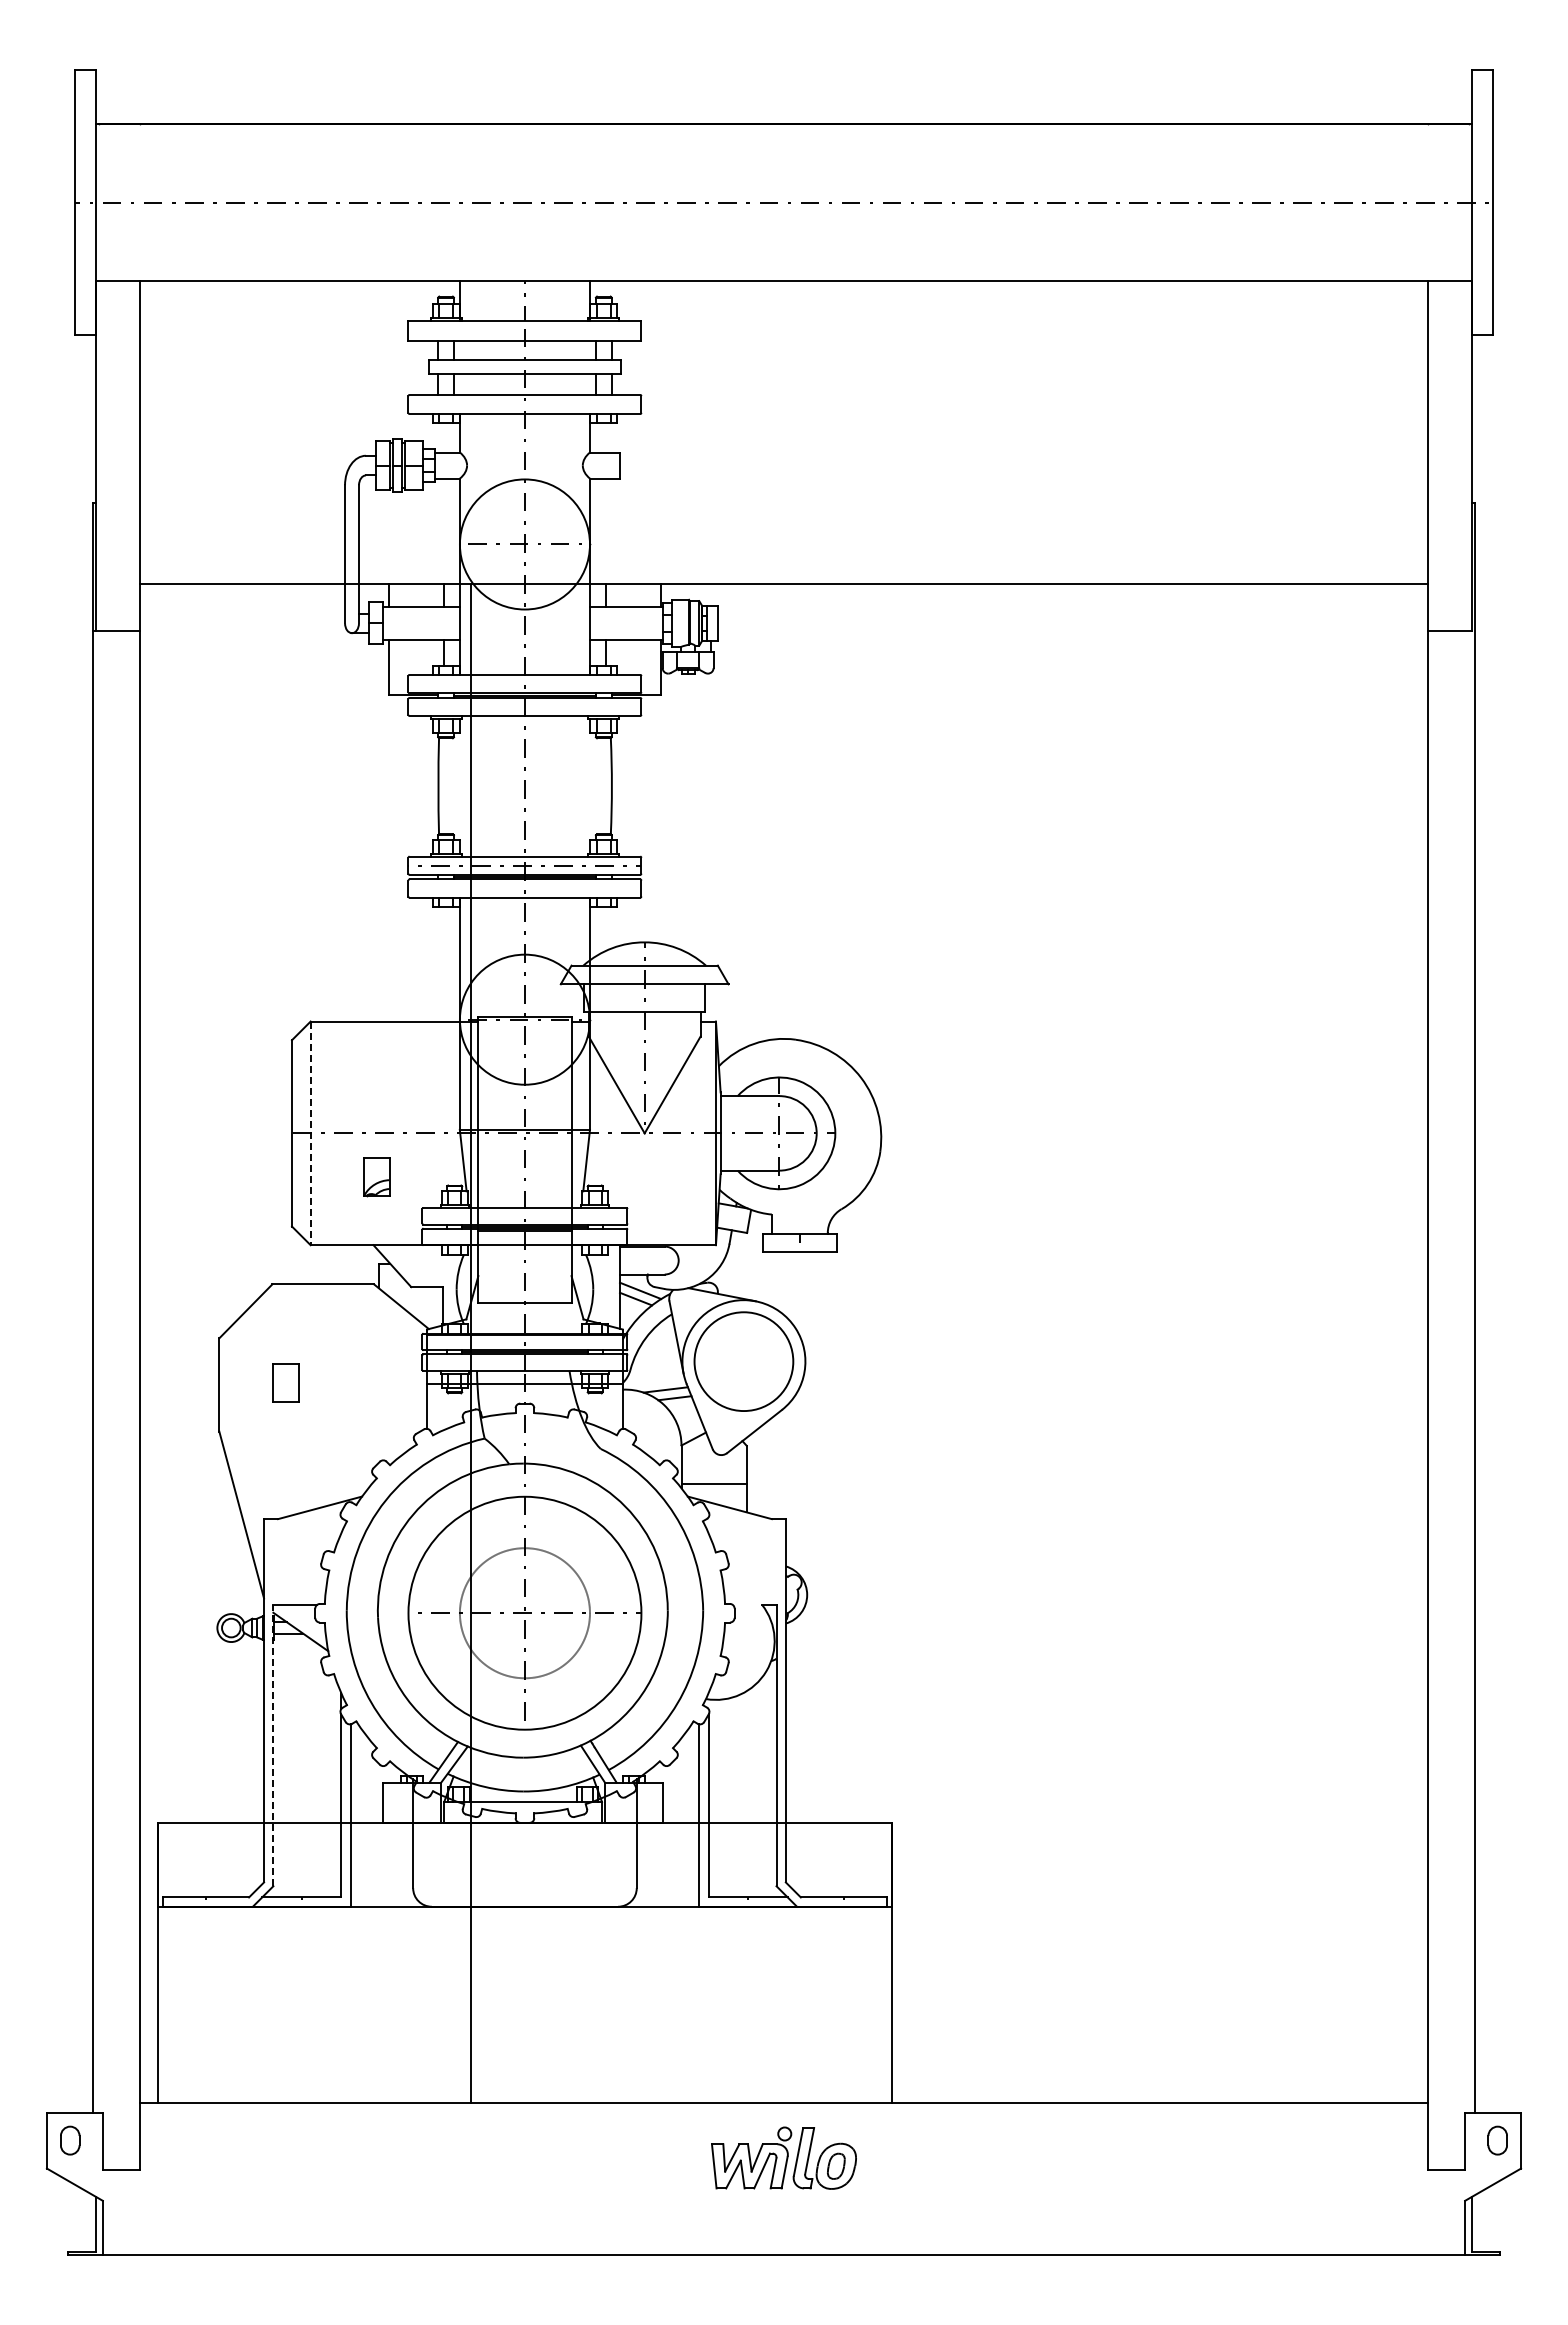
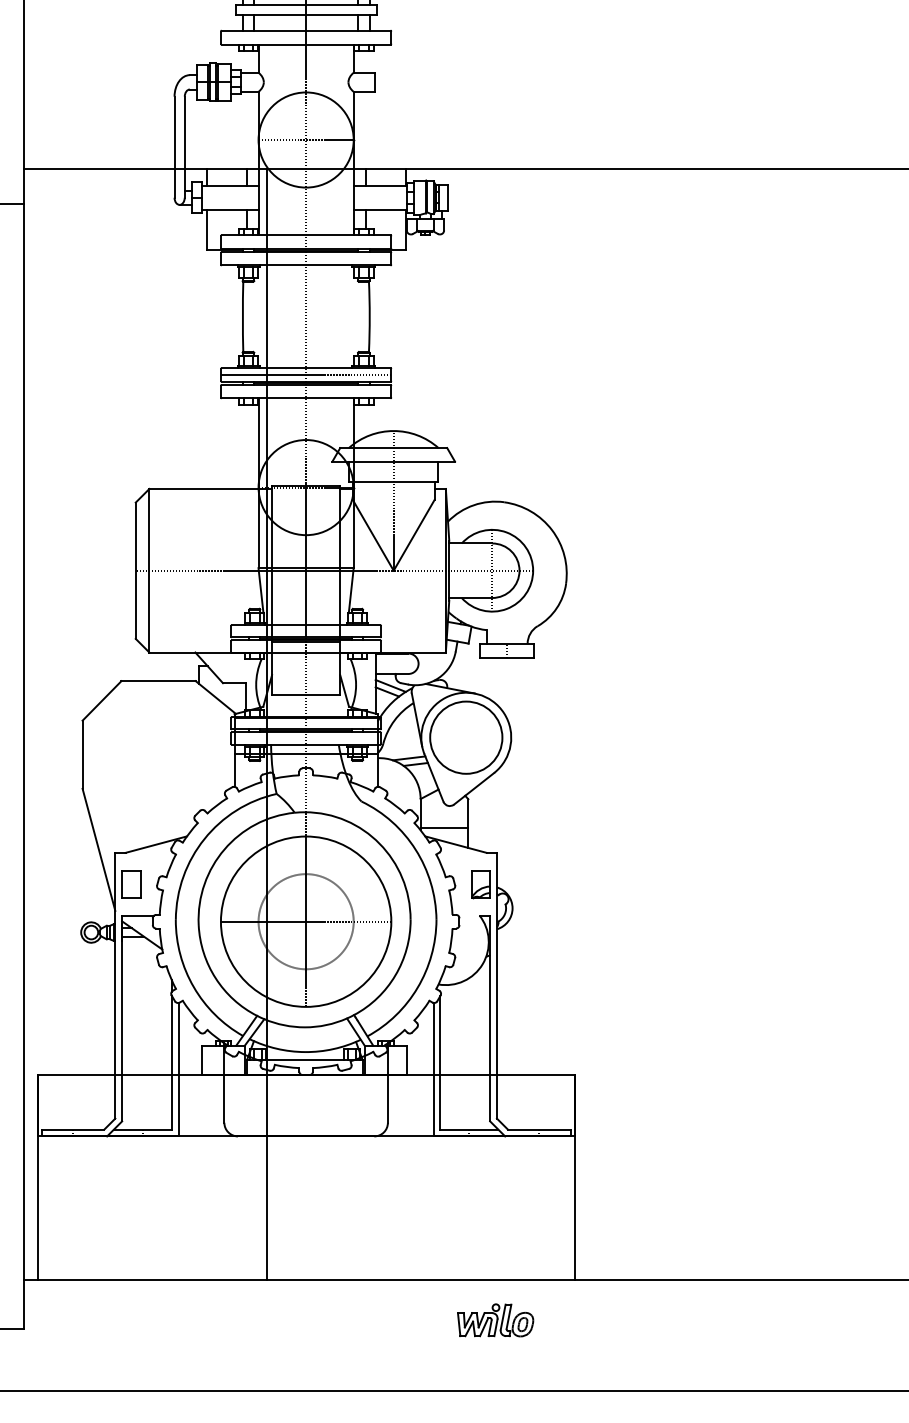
line: (310, 1133) -> (149, 570), dashed -> solid
part: (376, 1177) -> (480, 884), moved
part: (285, 1382) -> (131, 883), moved
line: (273, 1745) -> (122, 1018), dashed -> solid
part: (783, 2158) -> (495, 1320), size x0.71

